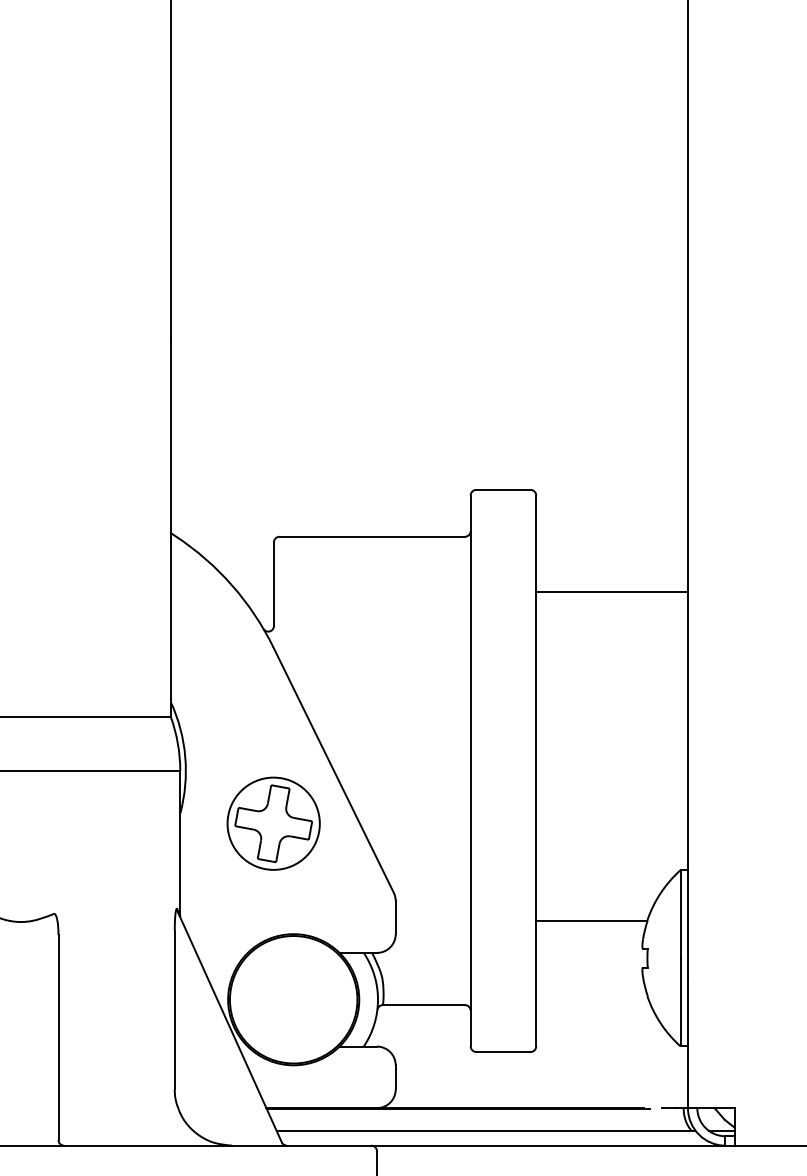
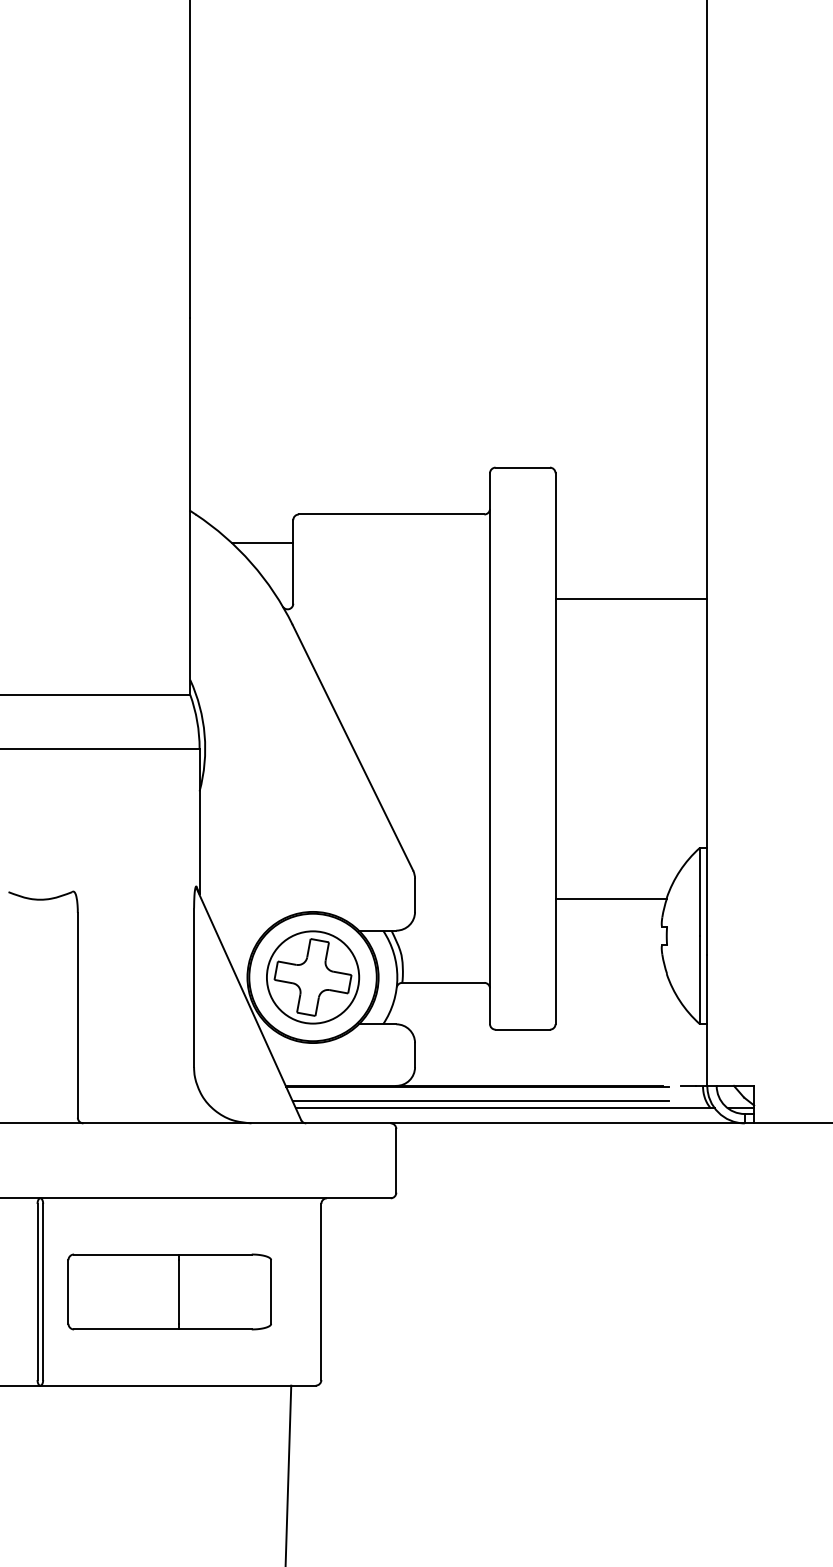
line: (243, 564) -> (262, 542), added
line: (612, 591) -> (631, 598), moved
part: (274, 823) -> (313, 977), moved
line: (461, 1123) -> (480, 1101), added

